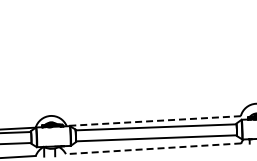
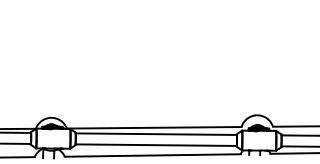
line: (152, 120) -> (153, 127), dashed -> solid
line: (153, 148) -> (152, 155), dashed -> solid

